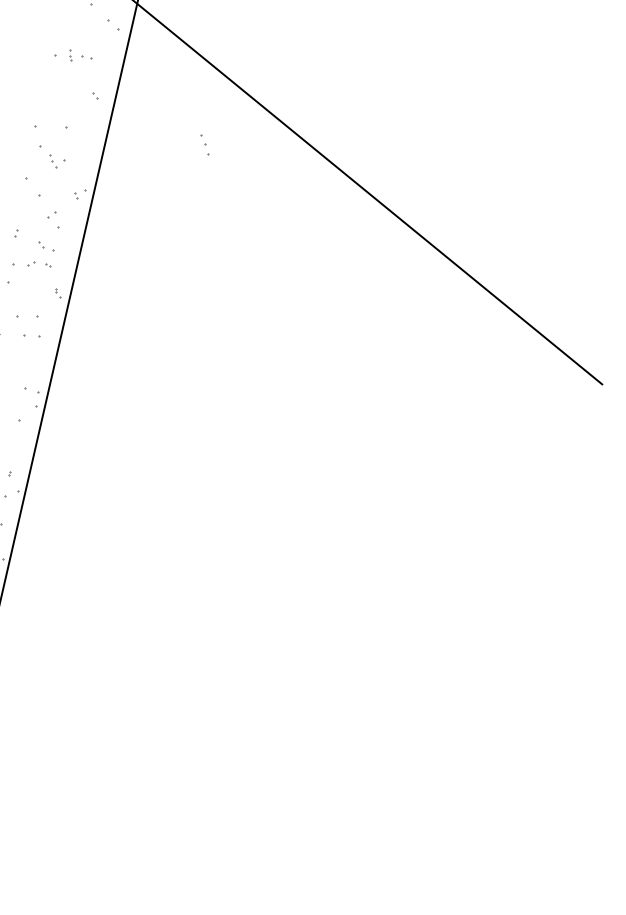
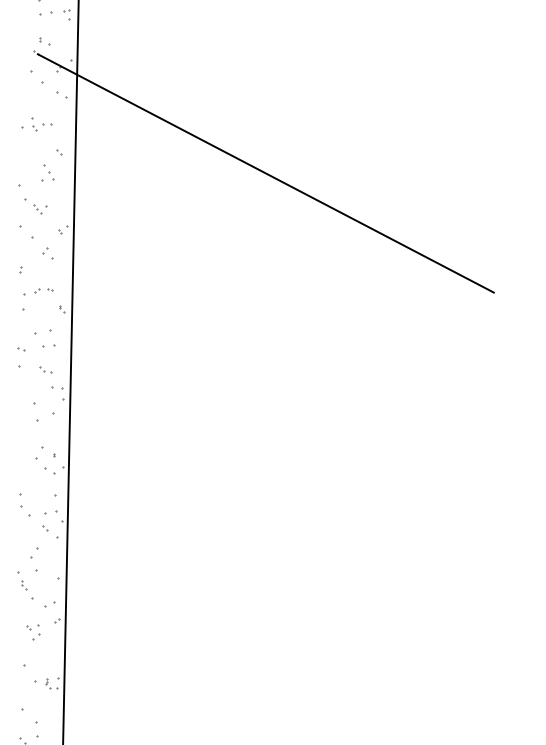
part: (71, 54) -> (34, 124), size x1.67
part: (203, 145) -> (48, 172), moved
part: (45, 245) -> (45, 369), moved

